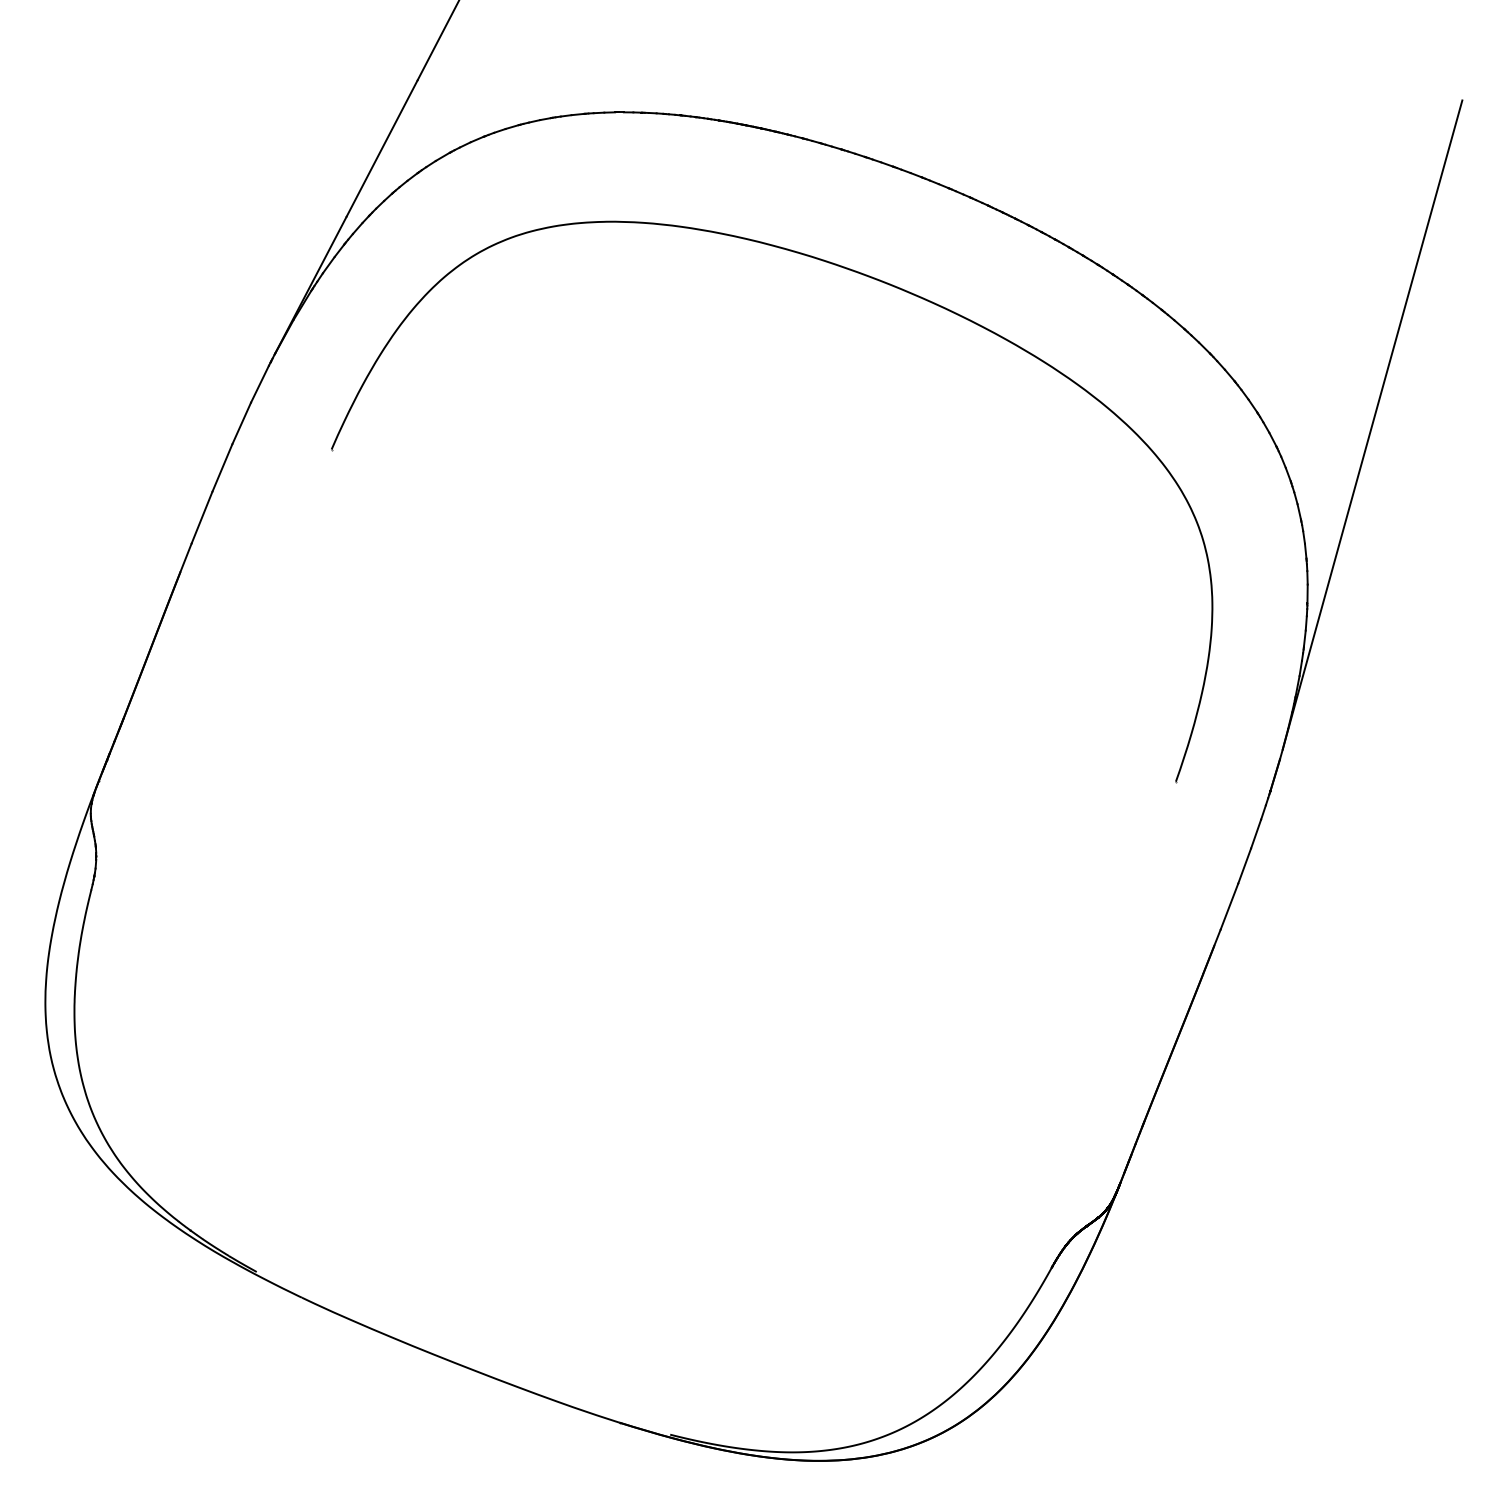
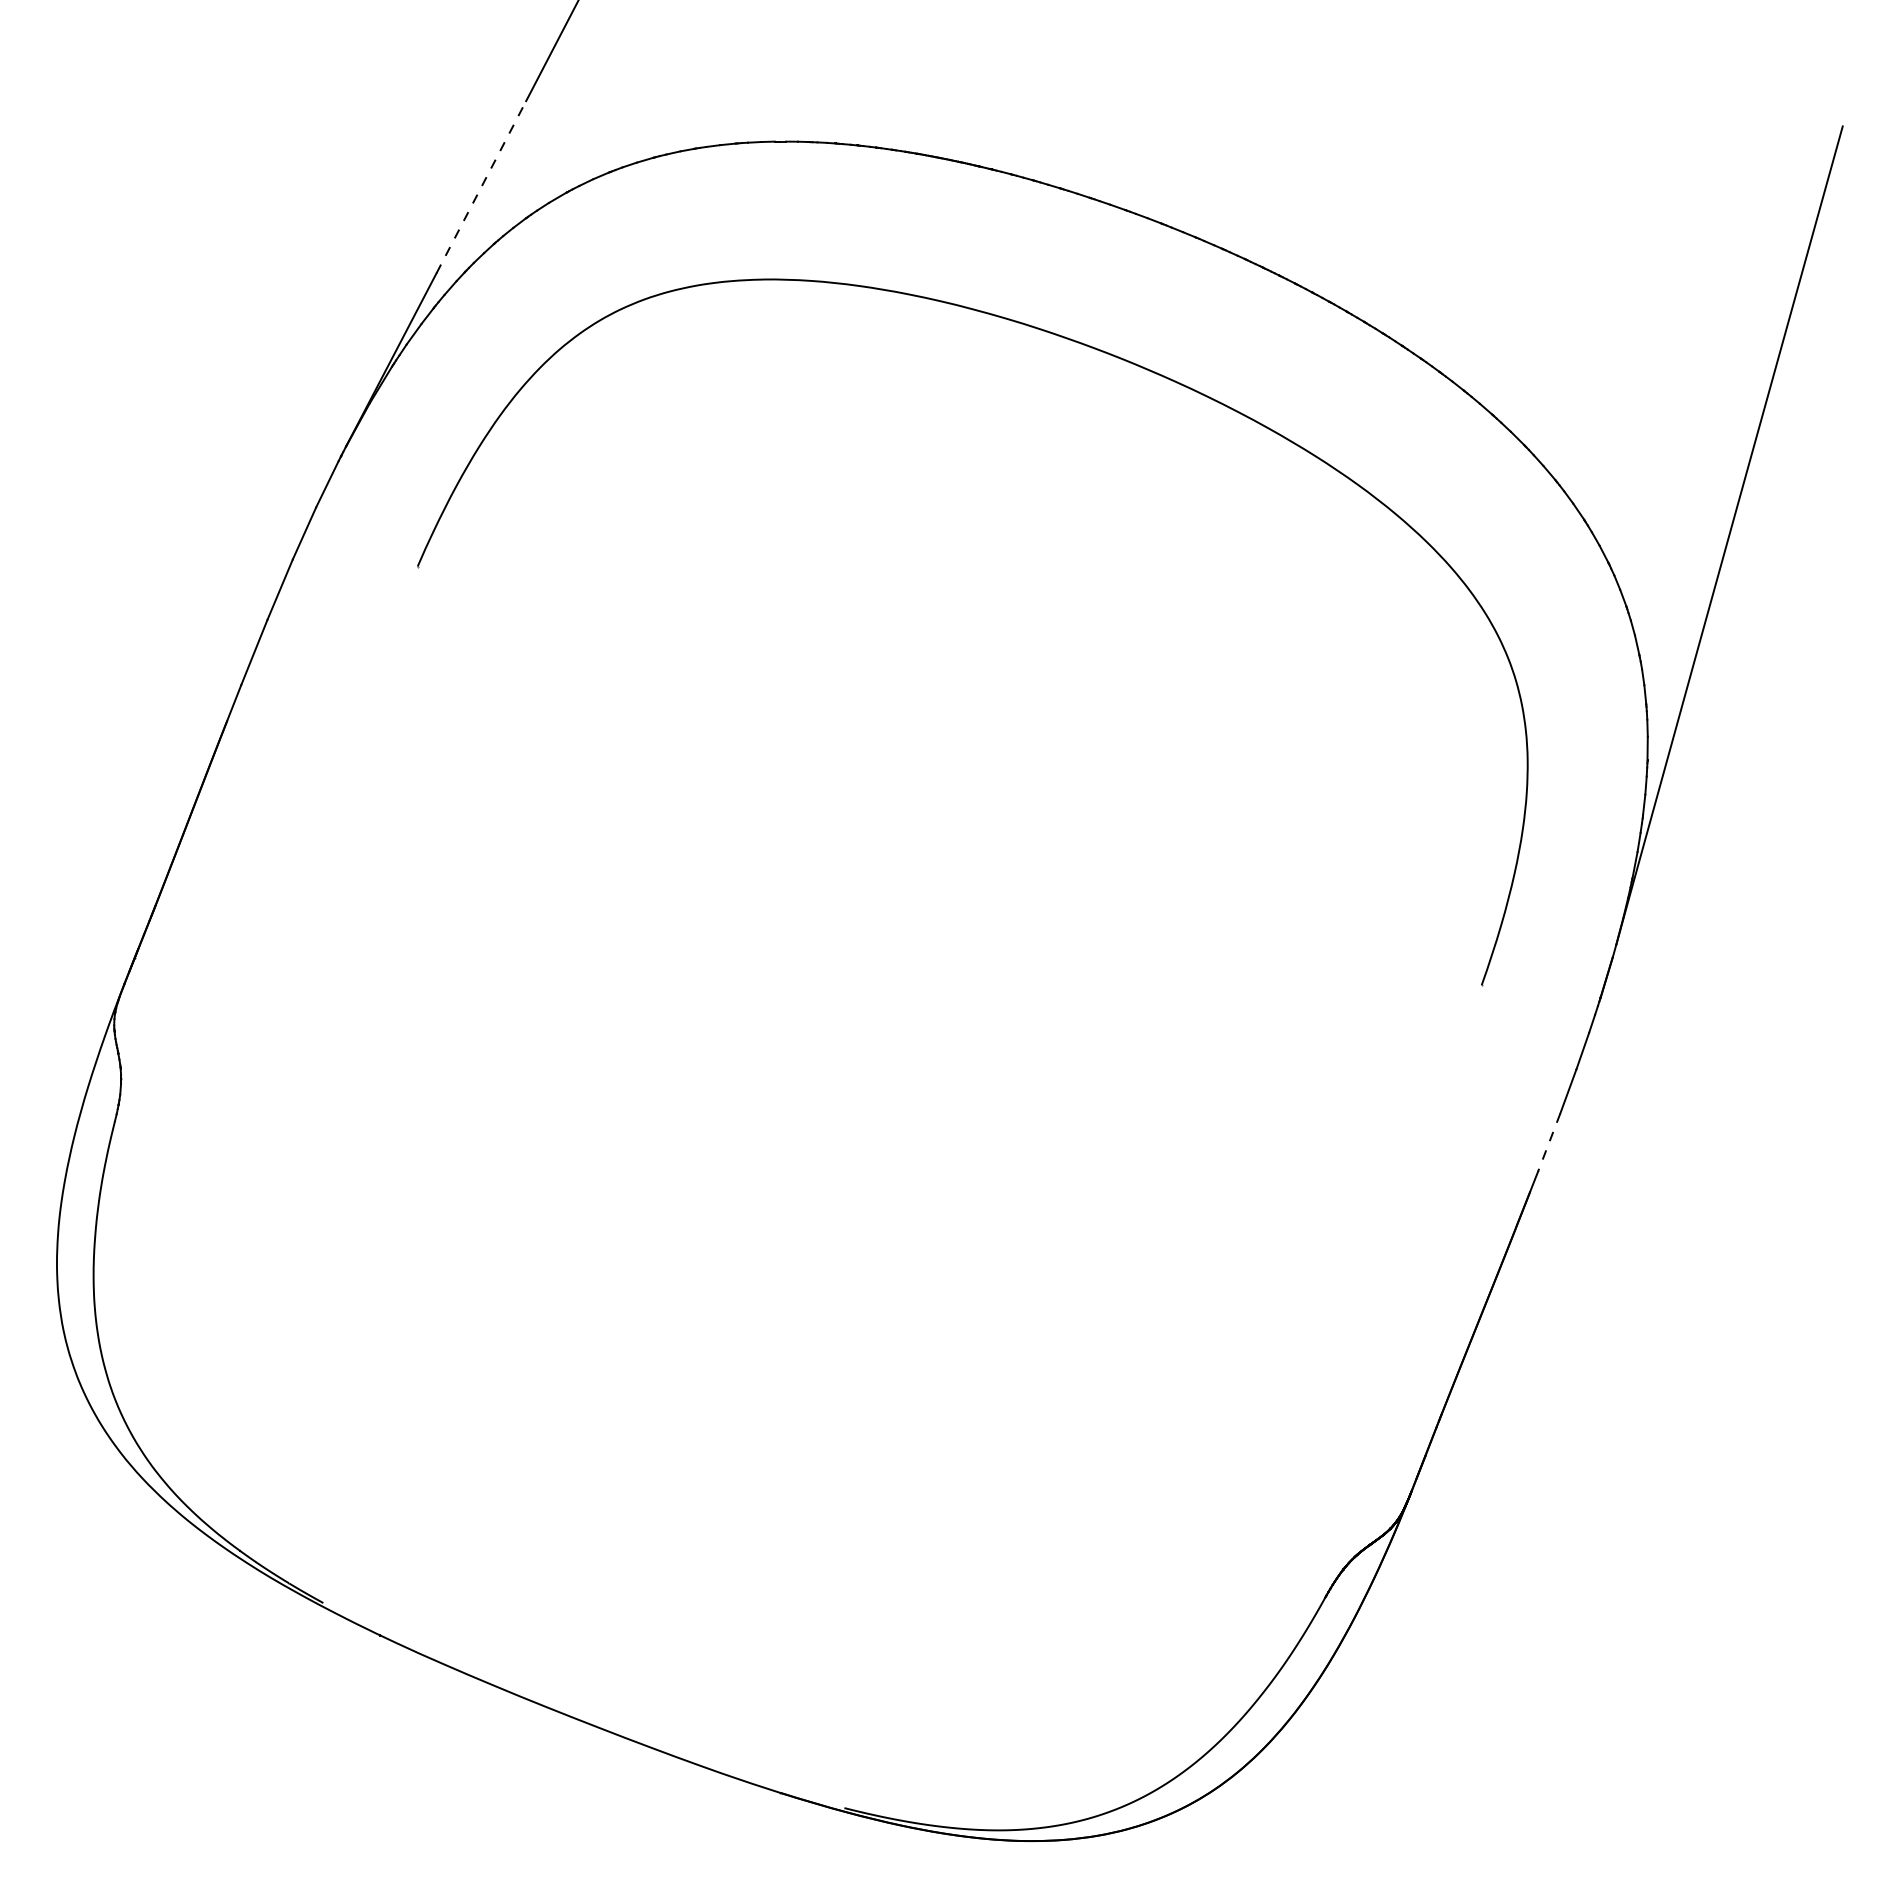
line: (382, 147) -> (481, 186), solid -> dashed
line: (1229, 907) -> (1549, 1143), solid -> dashed

